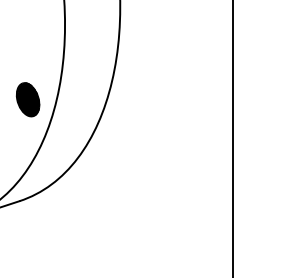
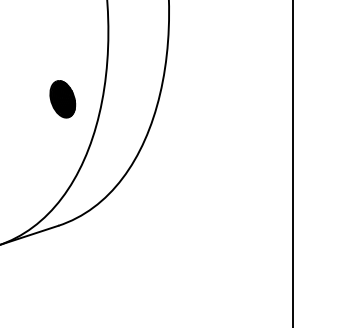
part: (27, 99) -> (62, 99), moved

